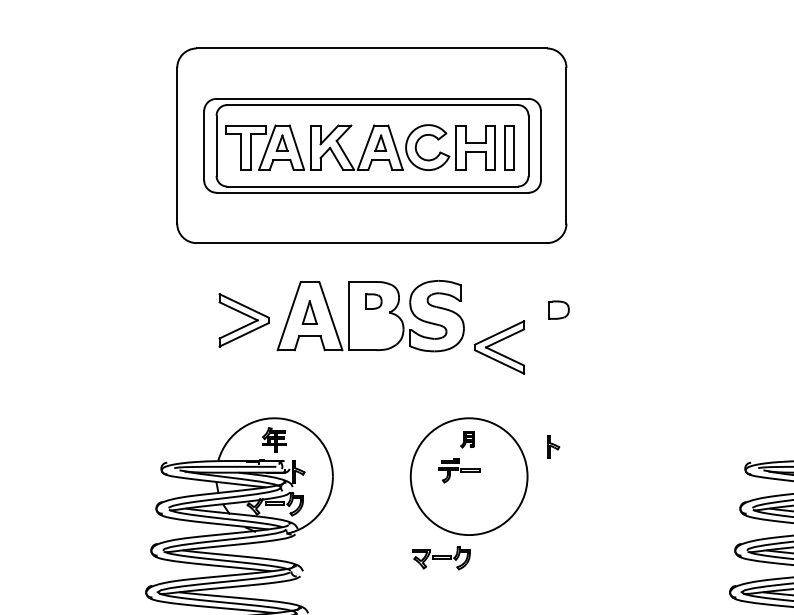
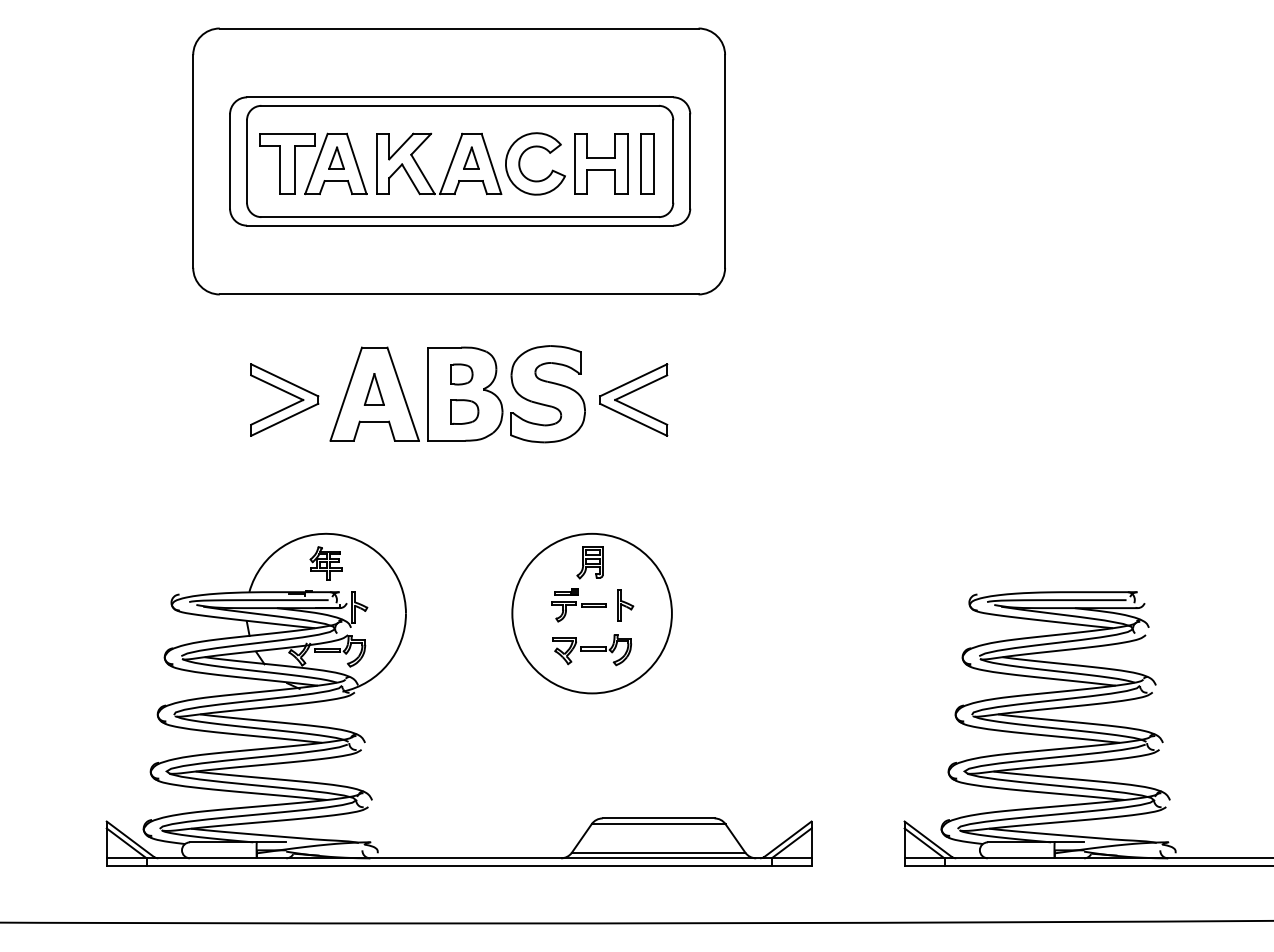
part: (558, 309) -> (464, 411), moved
part: (497, 342) -> (631, 393), moved
part: (467, 439) -> (589, 562), size x1.43
part: (553, 446) -> (625, 605), moved
part: (440, 558) -> (591, 650), moved

